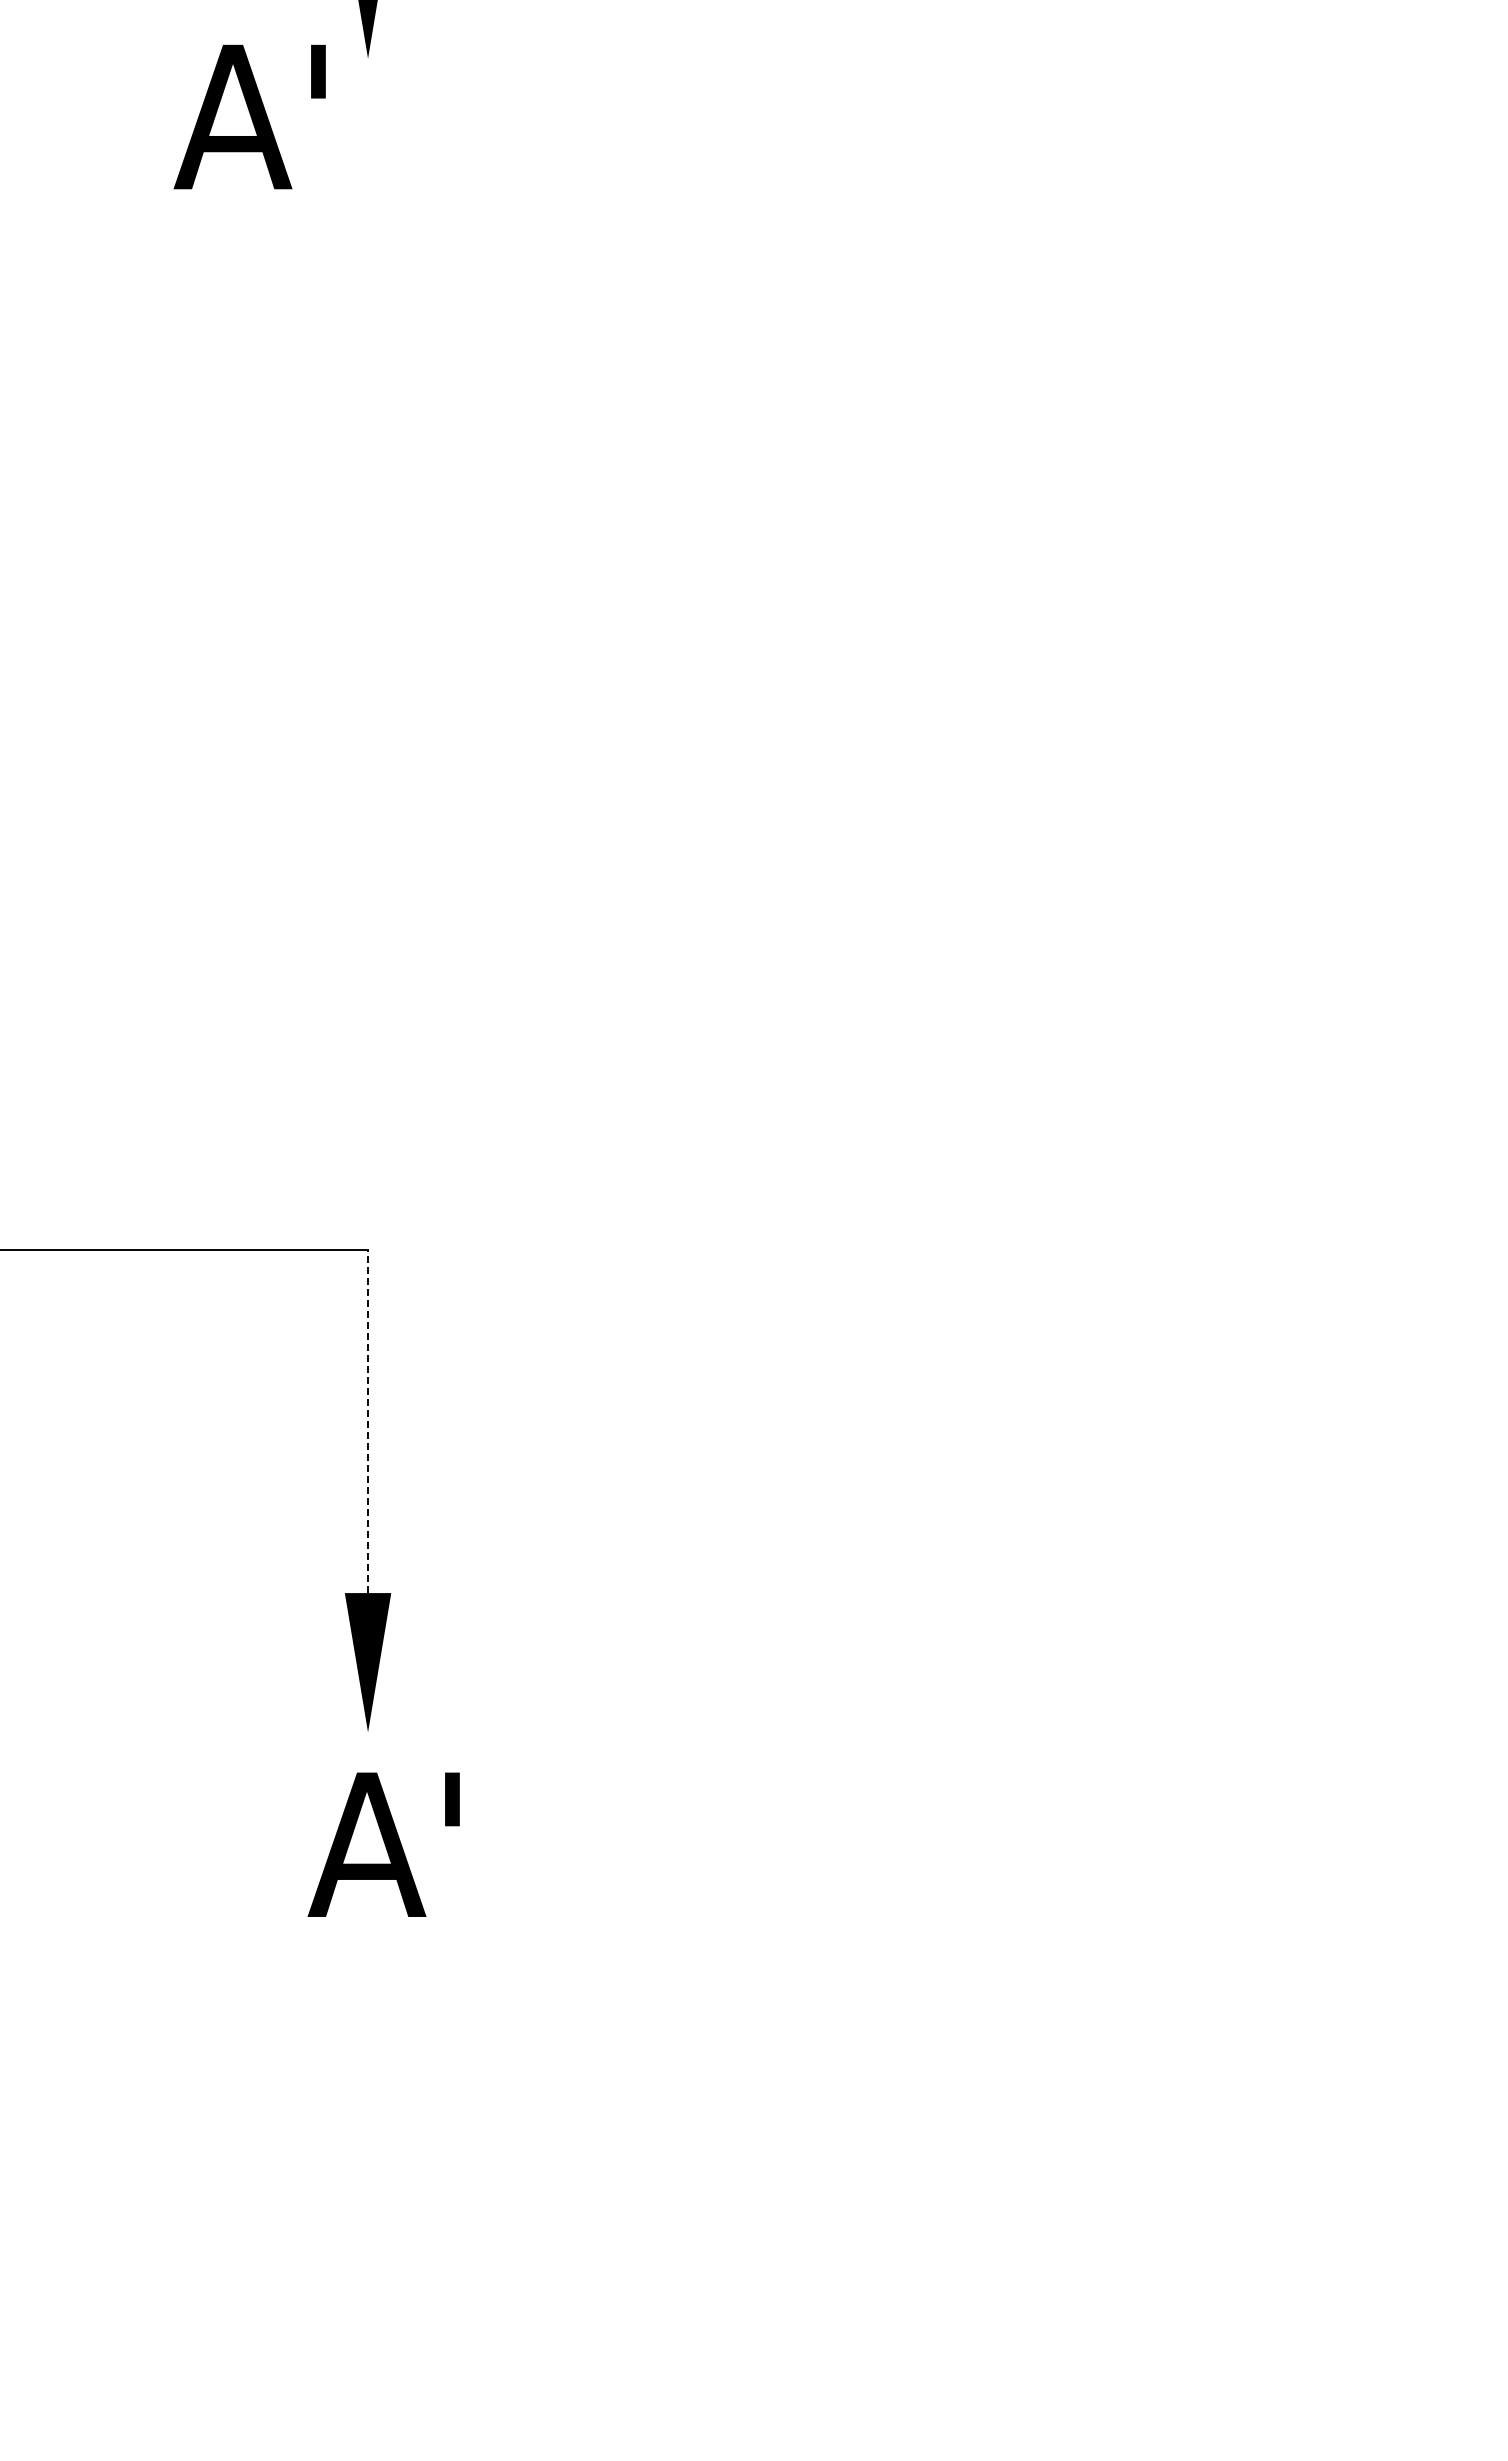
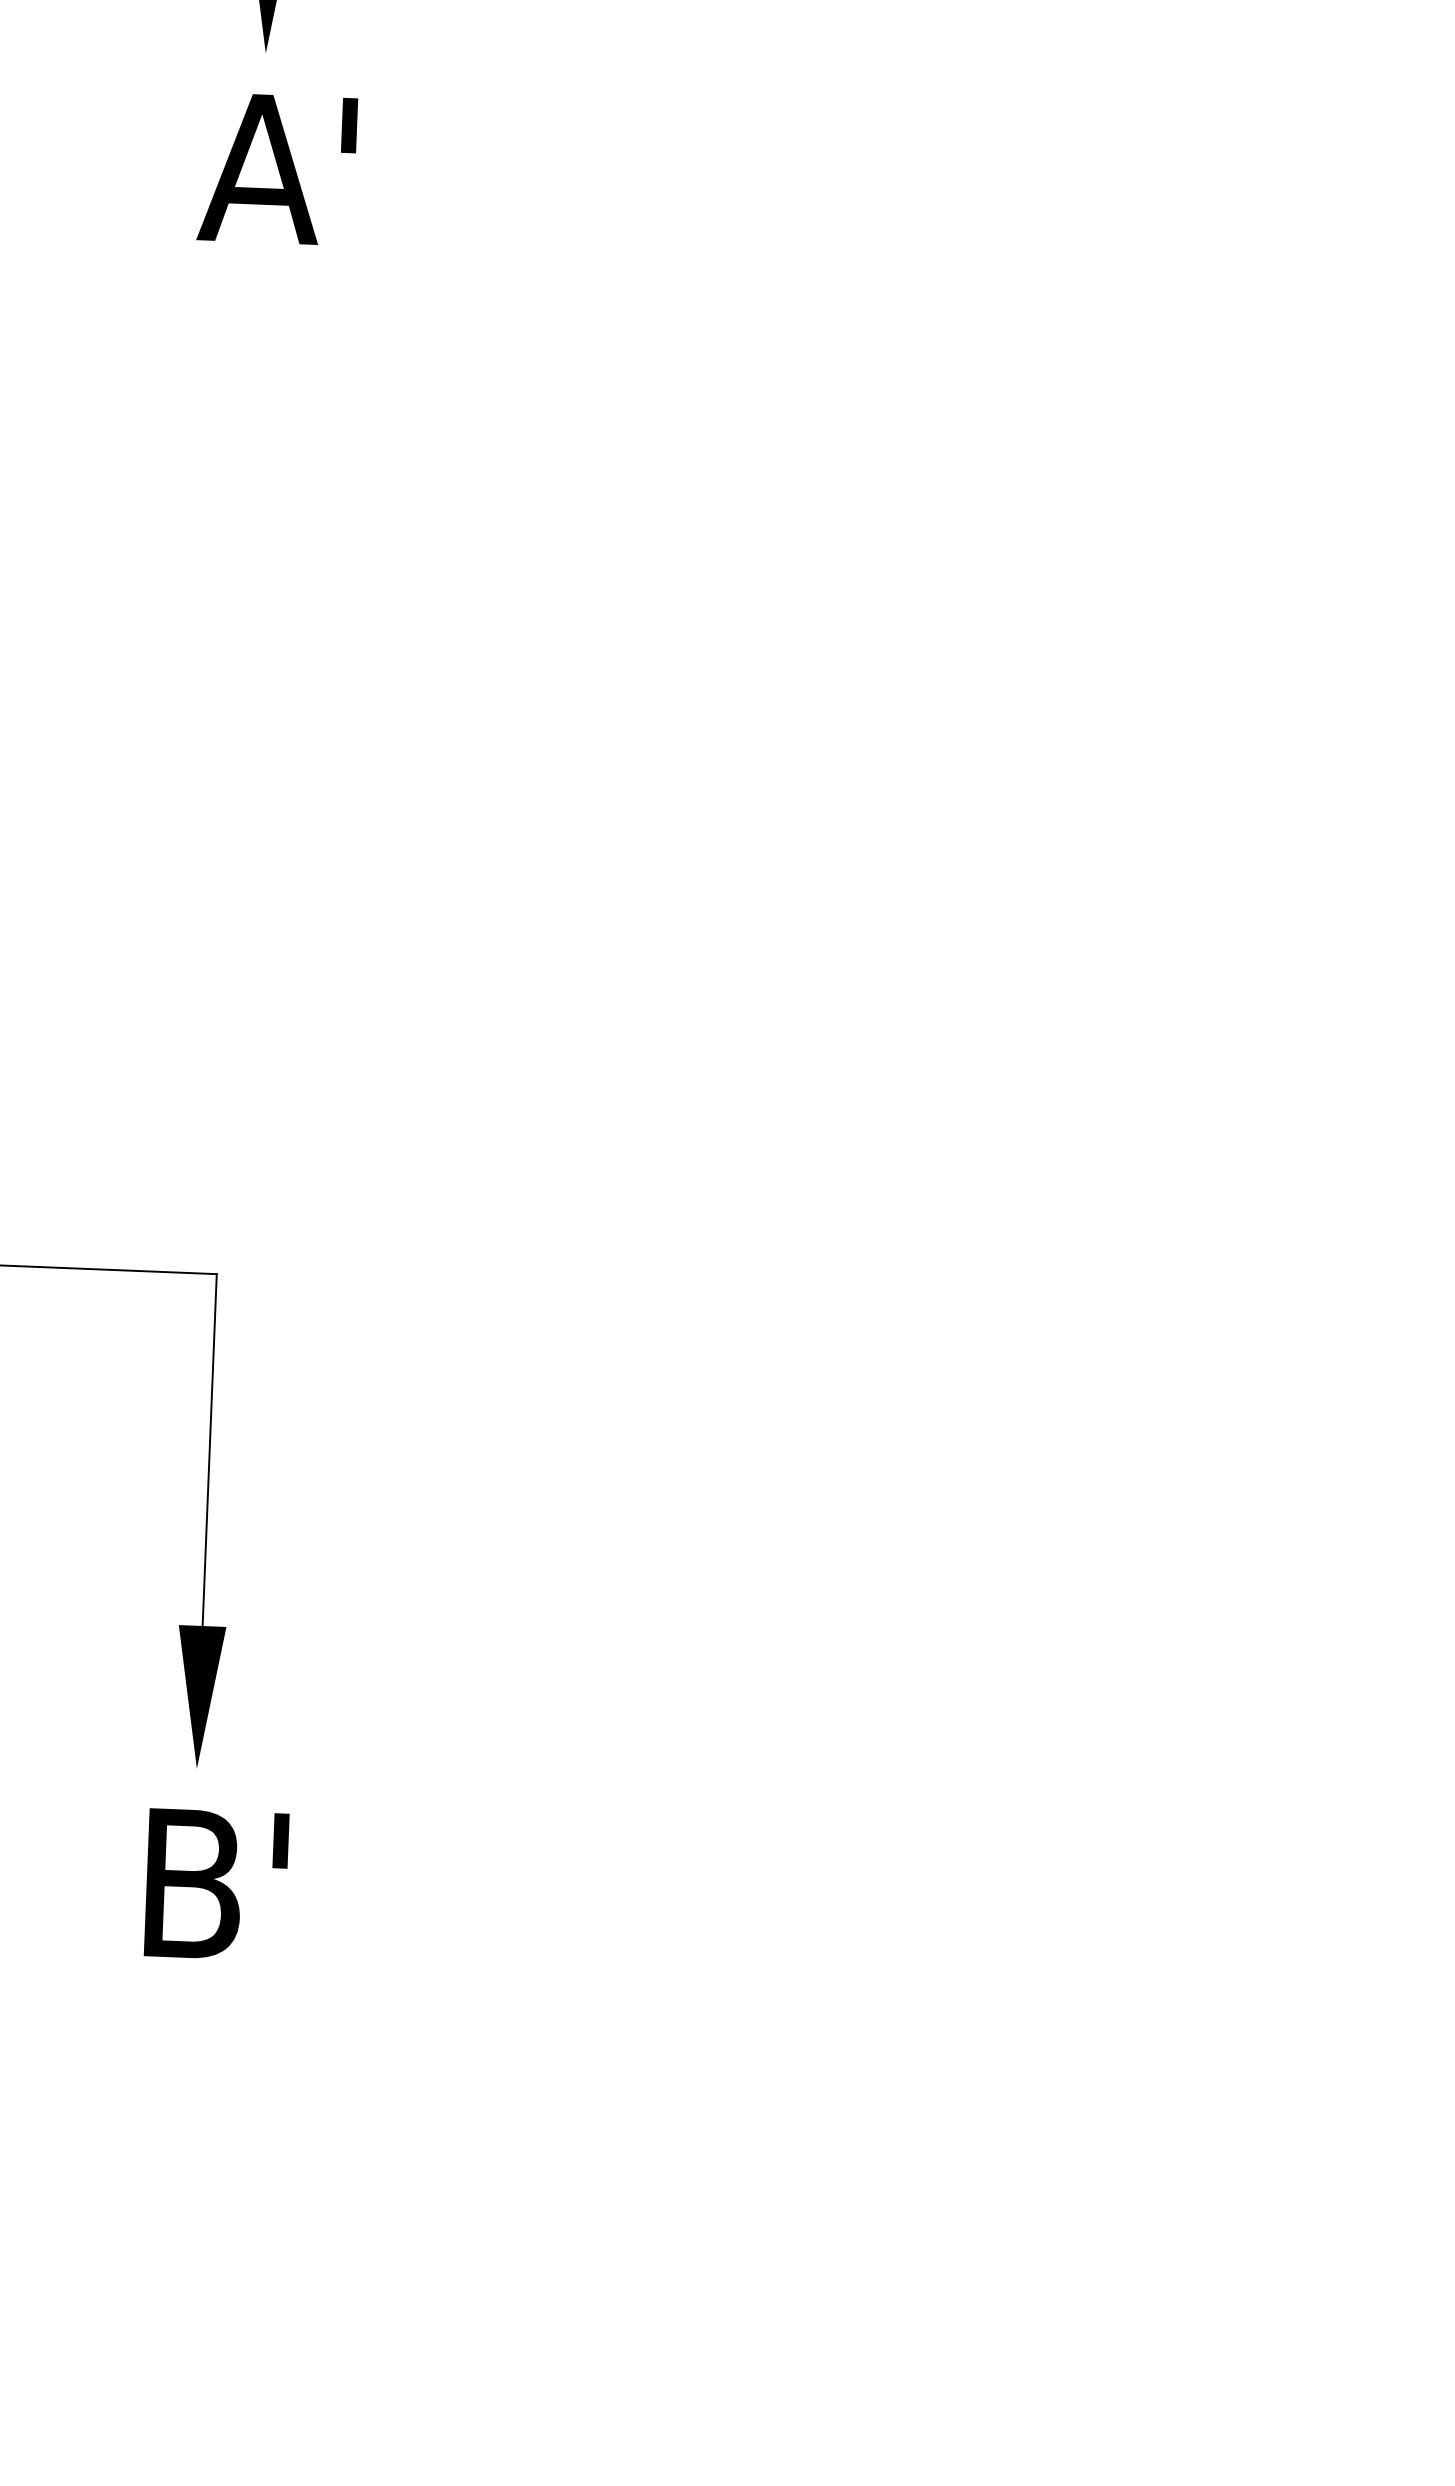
text: (249, 116) -> (277, 168), moved
line: (368, 1421) -> (210, 1450), dashed -> solid
text: (383, 1844) -> (208, 1884), A' -> B'

